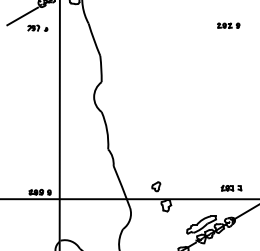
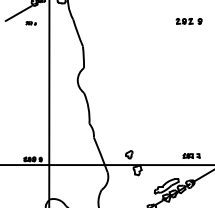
part: (228, 25) -> (189, 21), size x1.4
part: (37, 27) -> (30, 22), size x0.6

